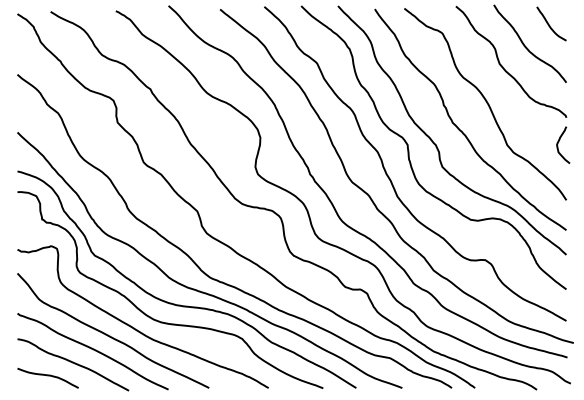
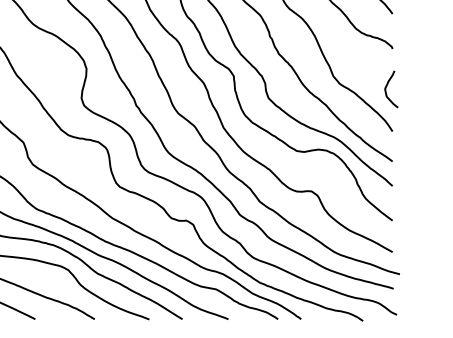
curve: (559, 141) -> (387, 85), moved

